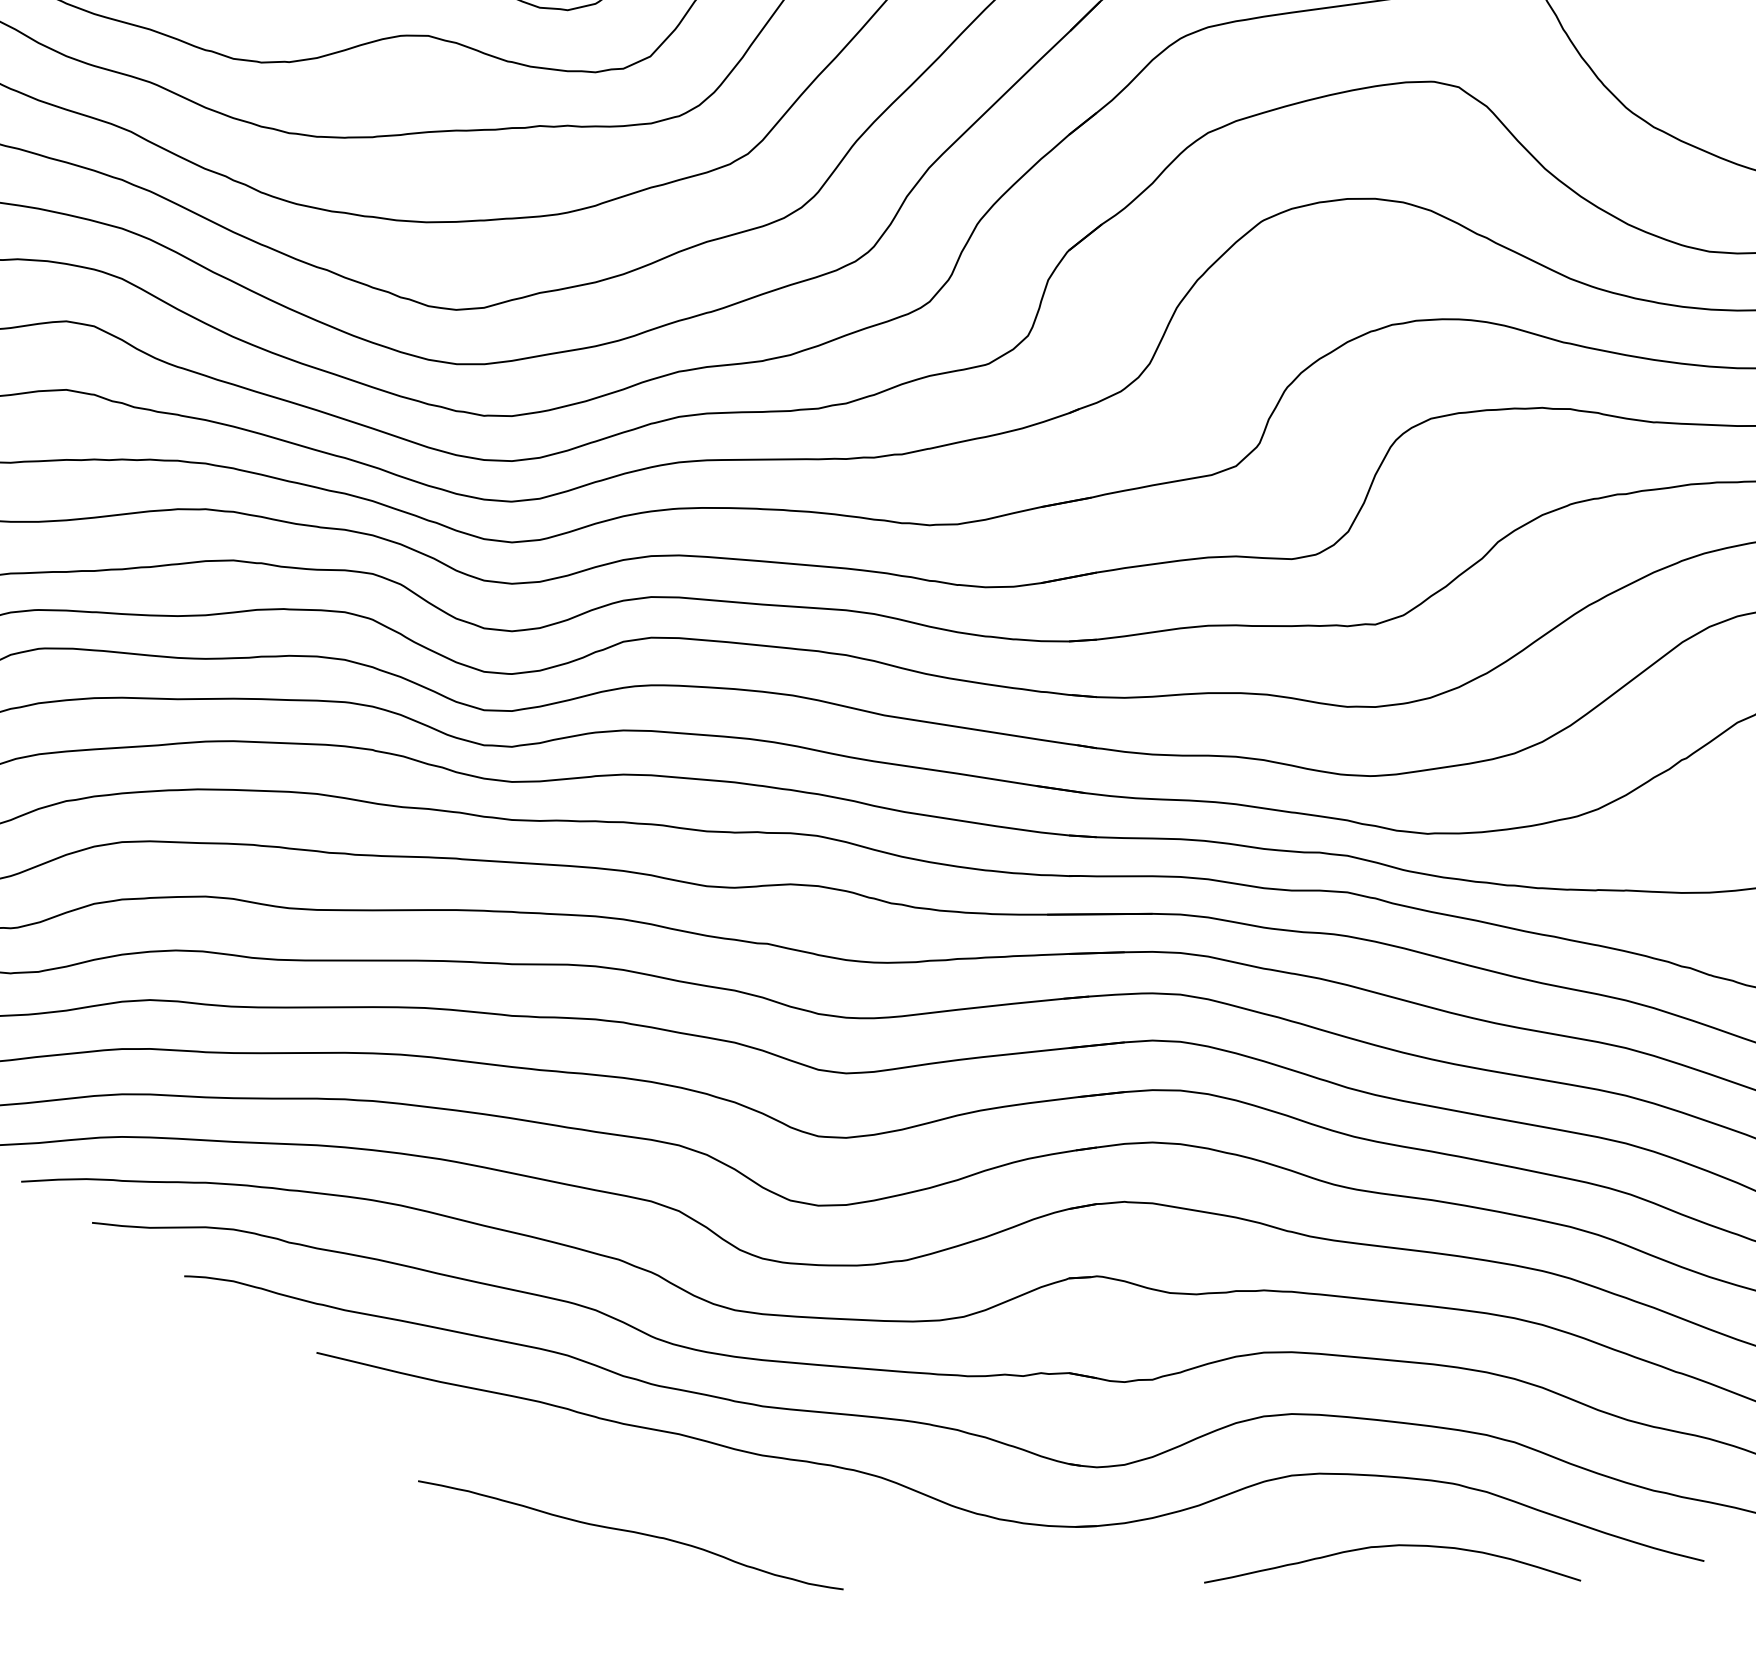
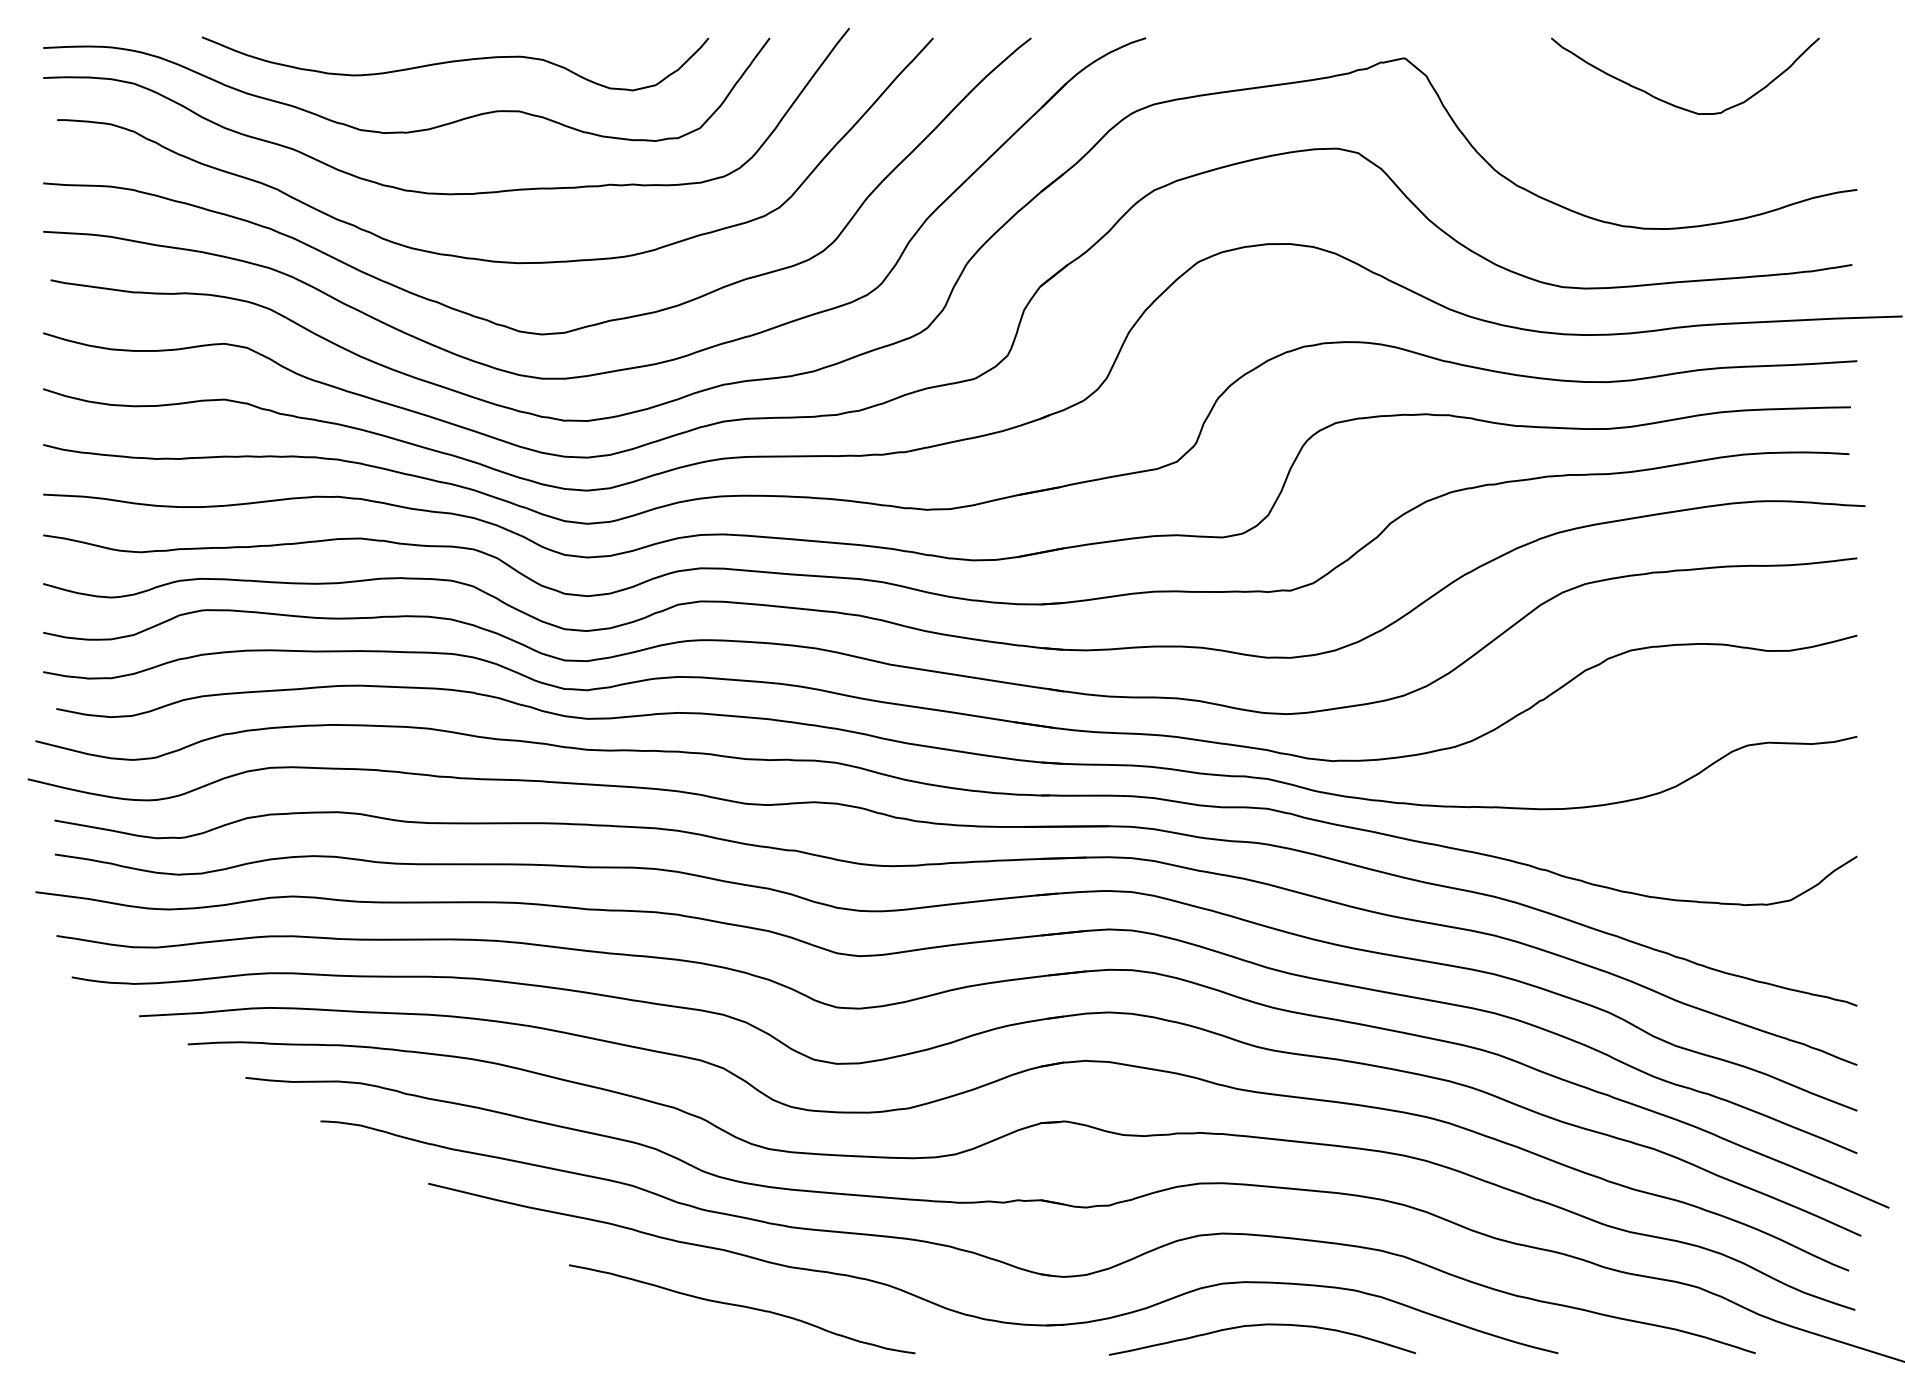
curve: (631, 1533) -> (742, 1307), moved
curve: (1392, 1546) -> (1262, 1325), moved

